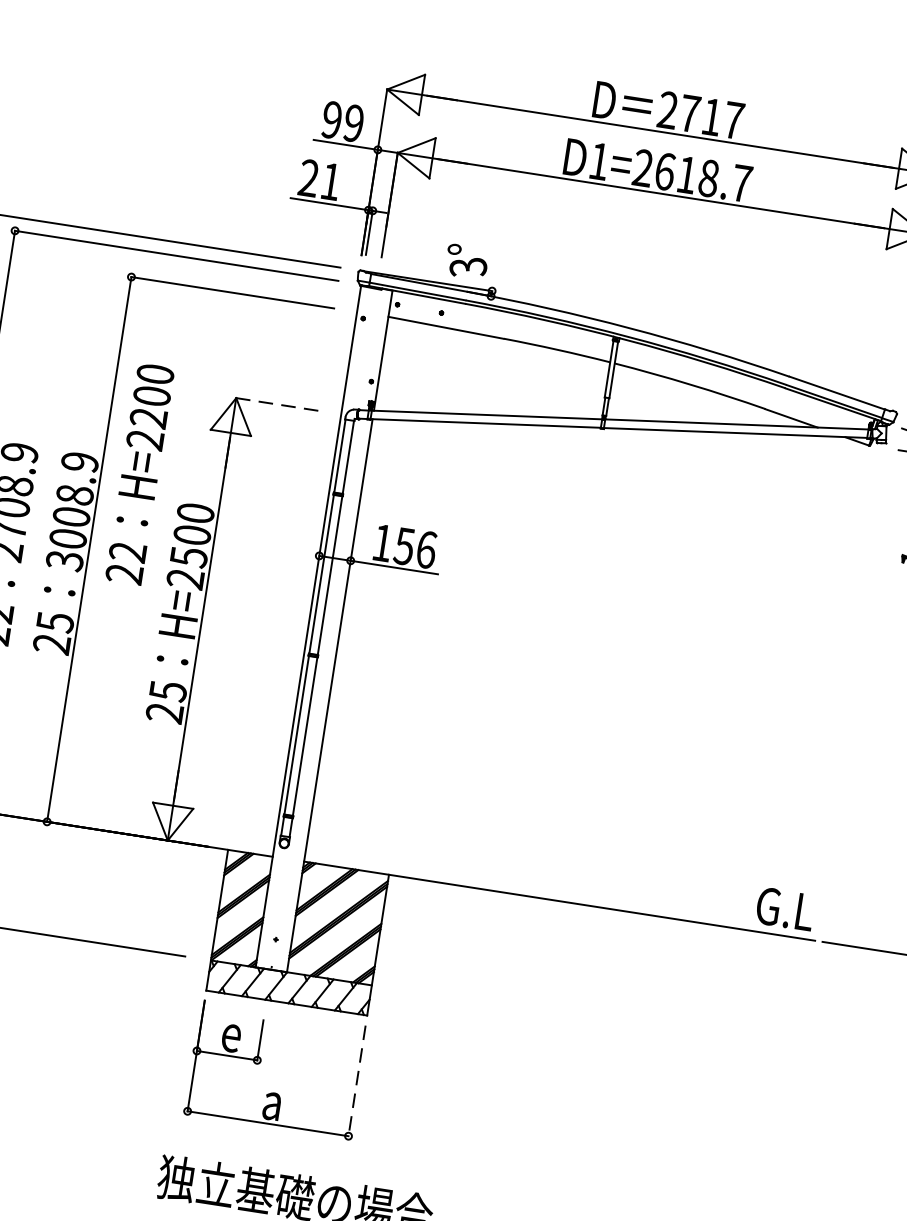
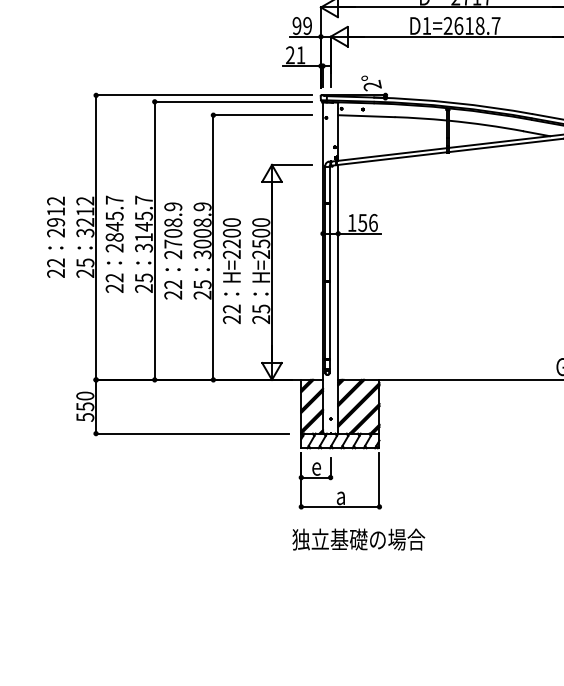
text: (468, 266) -> (372, 85), 3° -> 2°
line: (276, 403) -> (291, 164), dashed -> solid
text: (139, 472) -> (231, 270), moved
line: (356, 1081) -> (379, 480), dashed -> solid

